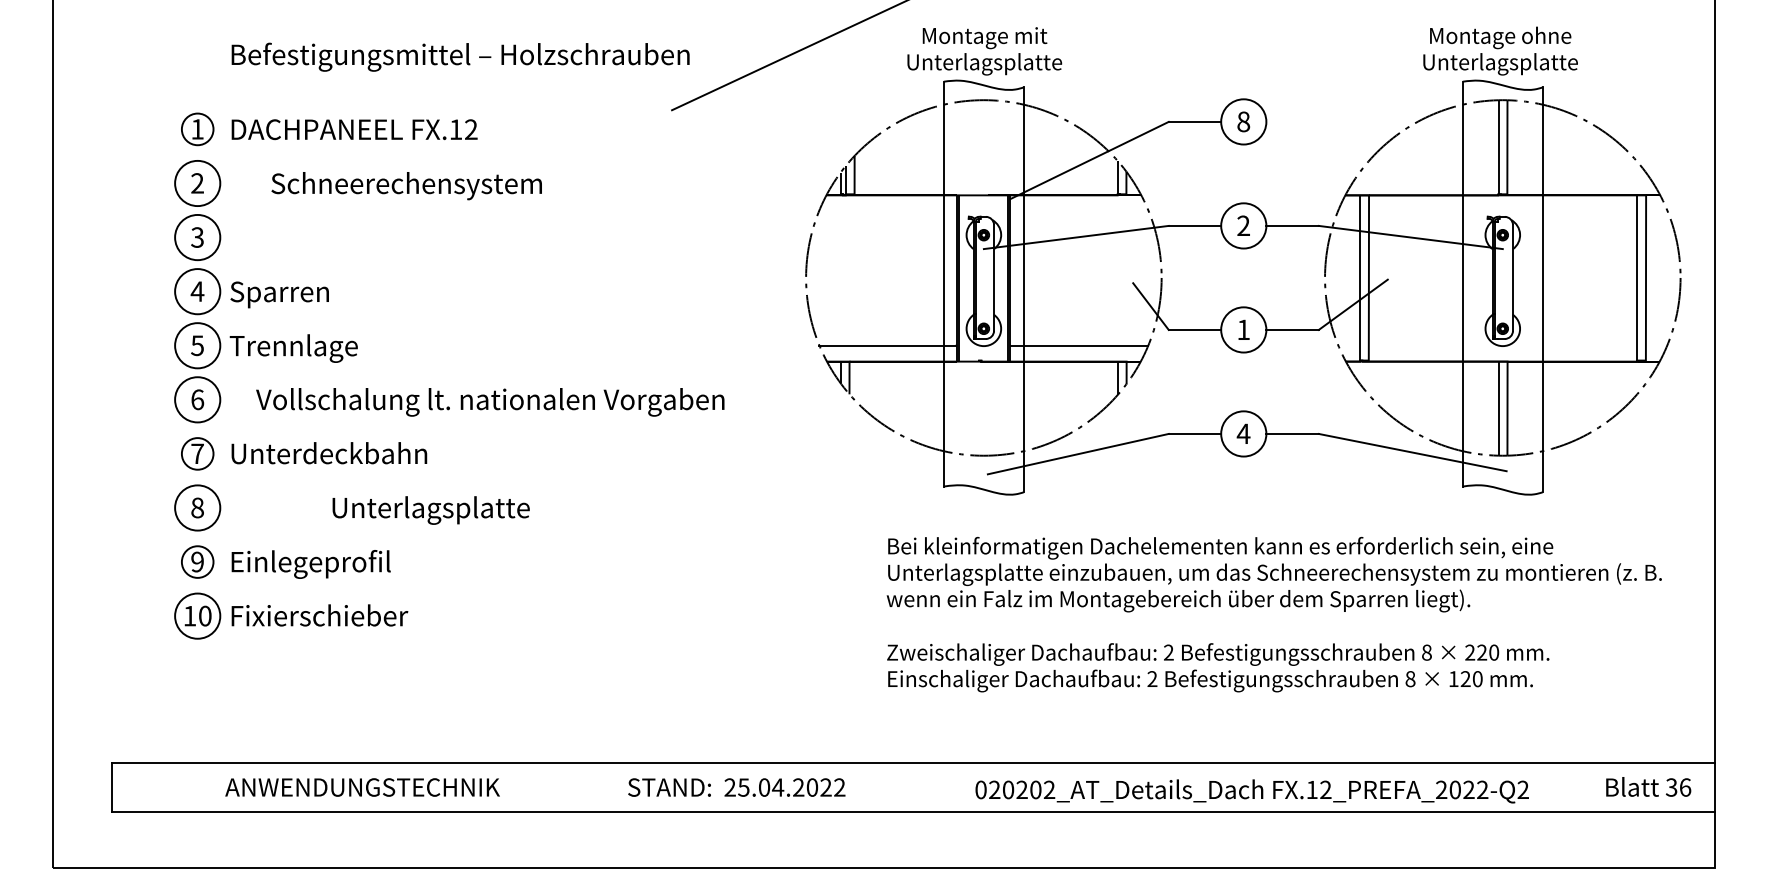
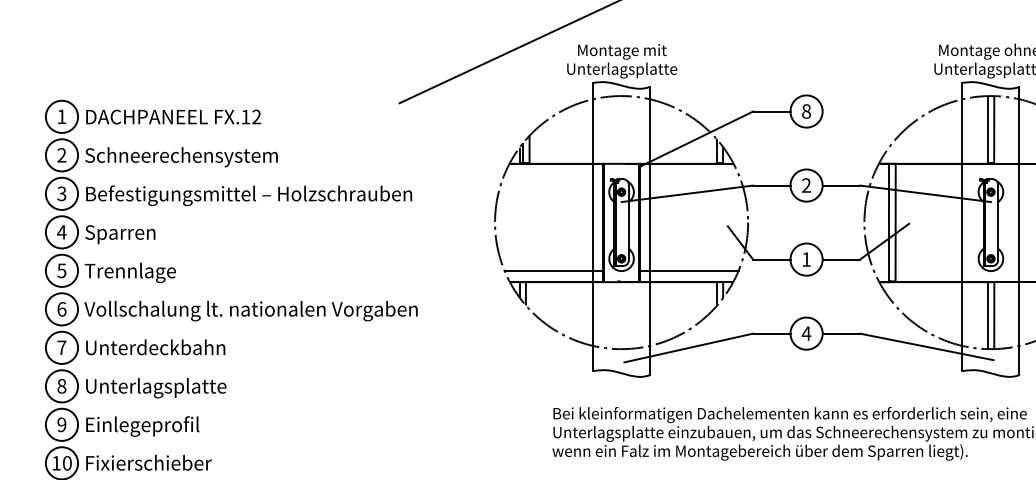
text: (460, 56) -> (249, 195), moved
circle: (197, 129) -> (61, 116), size x1.43
text: (406, 186) -> (181, 157), moved
text: (490, 402) -> (251, 311), moved
circle: (197, 453) -> (61, 347), size x1.43
text: (430, 510) -> (155, 388), moved
circle: (197, 561) -> (61, 424), size x1.43

